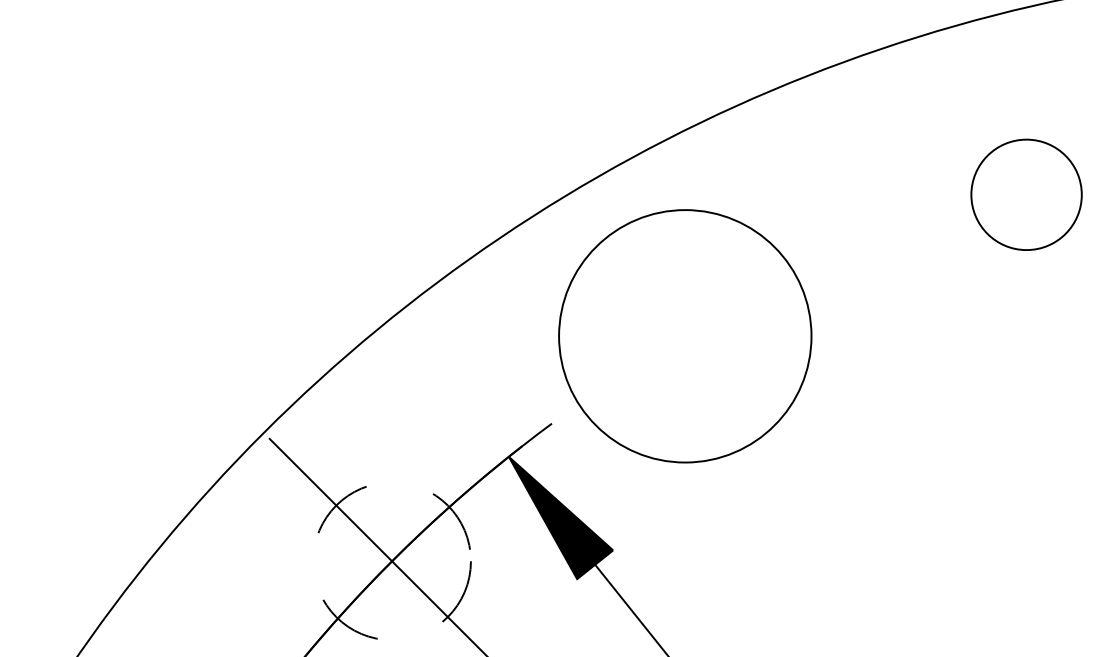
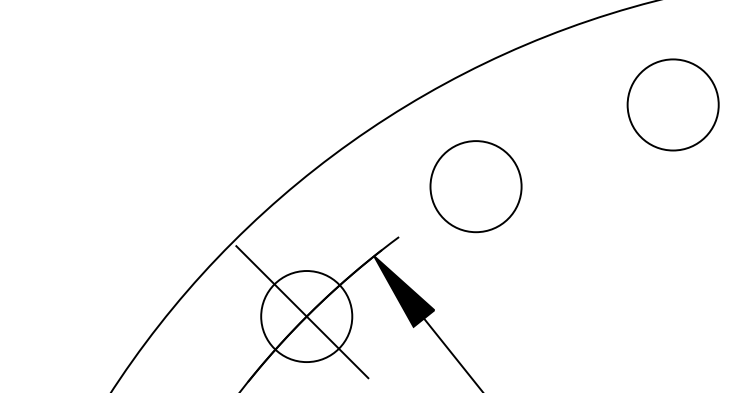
circle: (1025, 194) -> (672, 104), size x1.43
circle: (684, 336) -> (475, 186), size x0.62
circle: (391, 561) -> (306, 316), dashed -> solid

